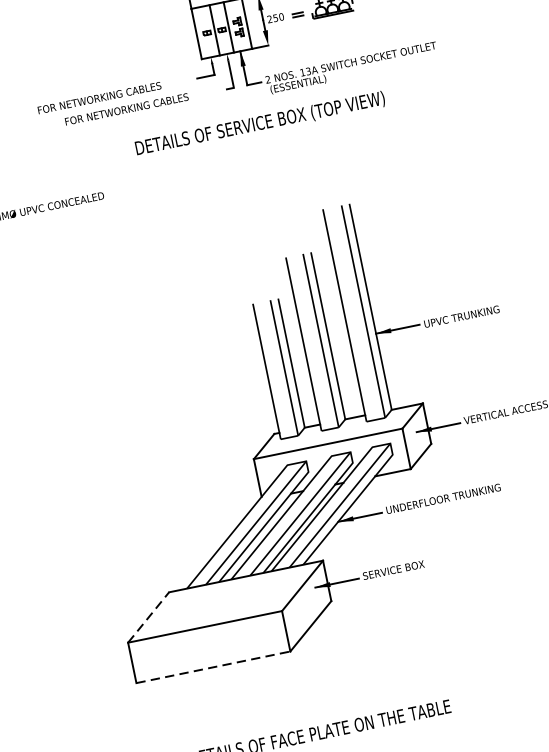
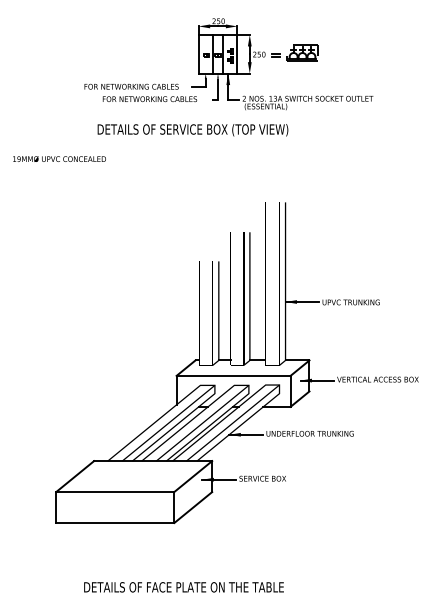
text: (112, 103) -> (140, 92), moved
text: (259, 124) -> (192, 130), moved
line: (148, 617) -> (75, 476), dashed -> solid
line: (213, 666) -> (115, 522), dashed -> solid

